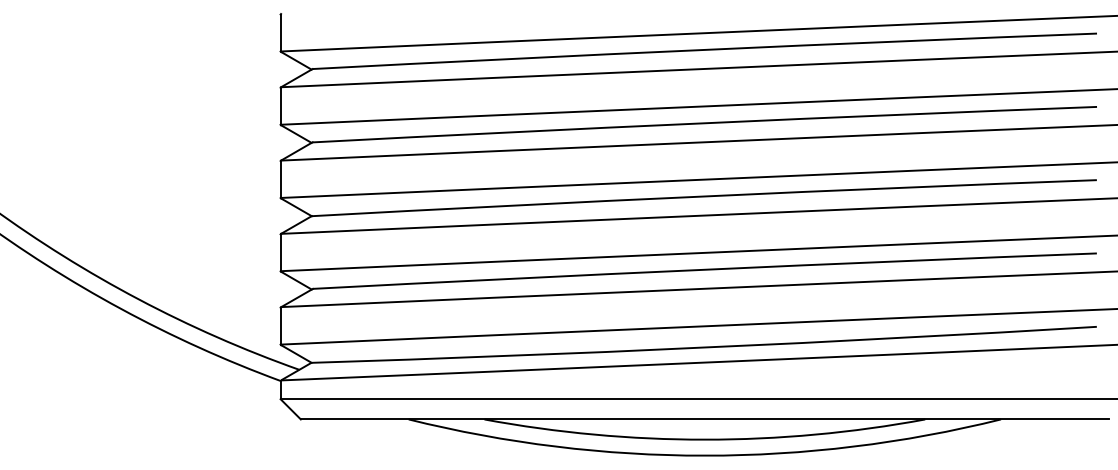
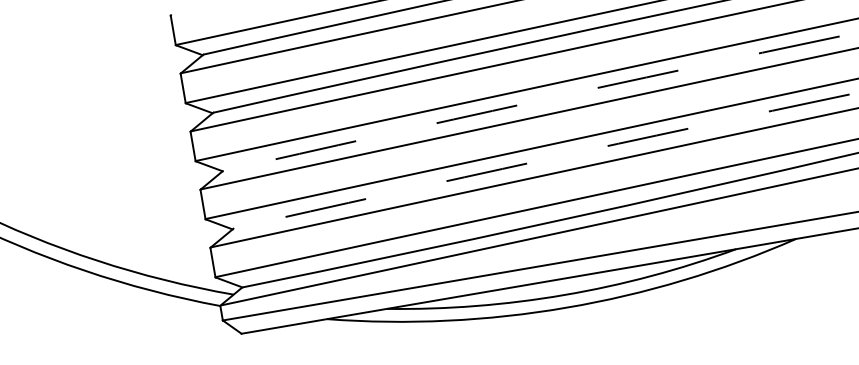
arc: (704, 196) -> (531, 102), solid -> dashed
arc: (704, 269) -> (540, 160), solid -> dashed

